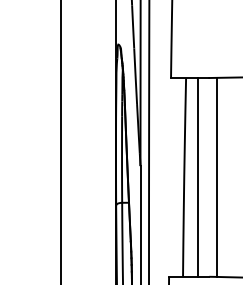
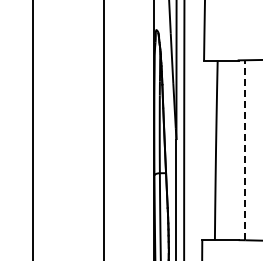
line: (216, 176) -> (245, 149), solid -> dashed
line: (198, 177) -> (228, 150), removed

